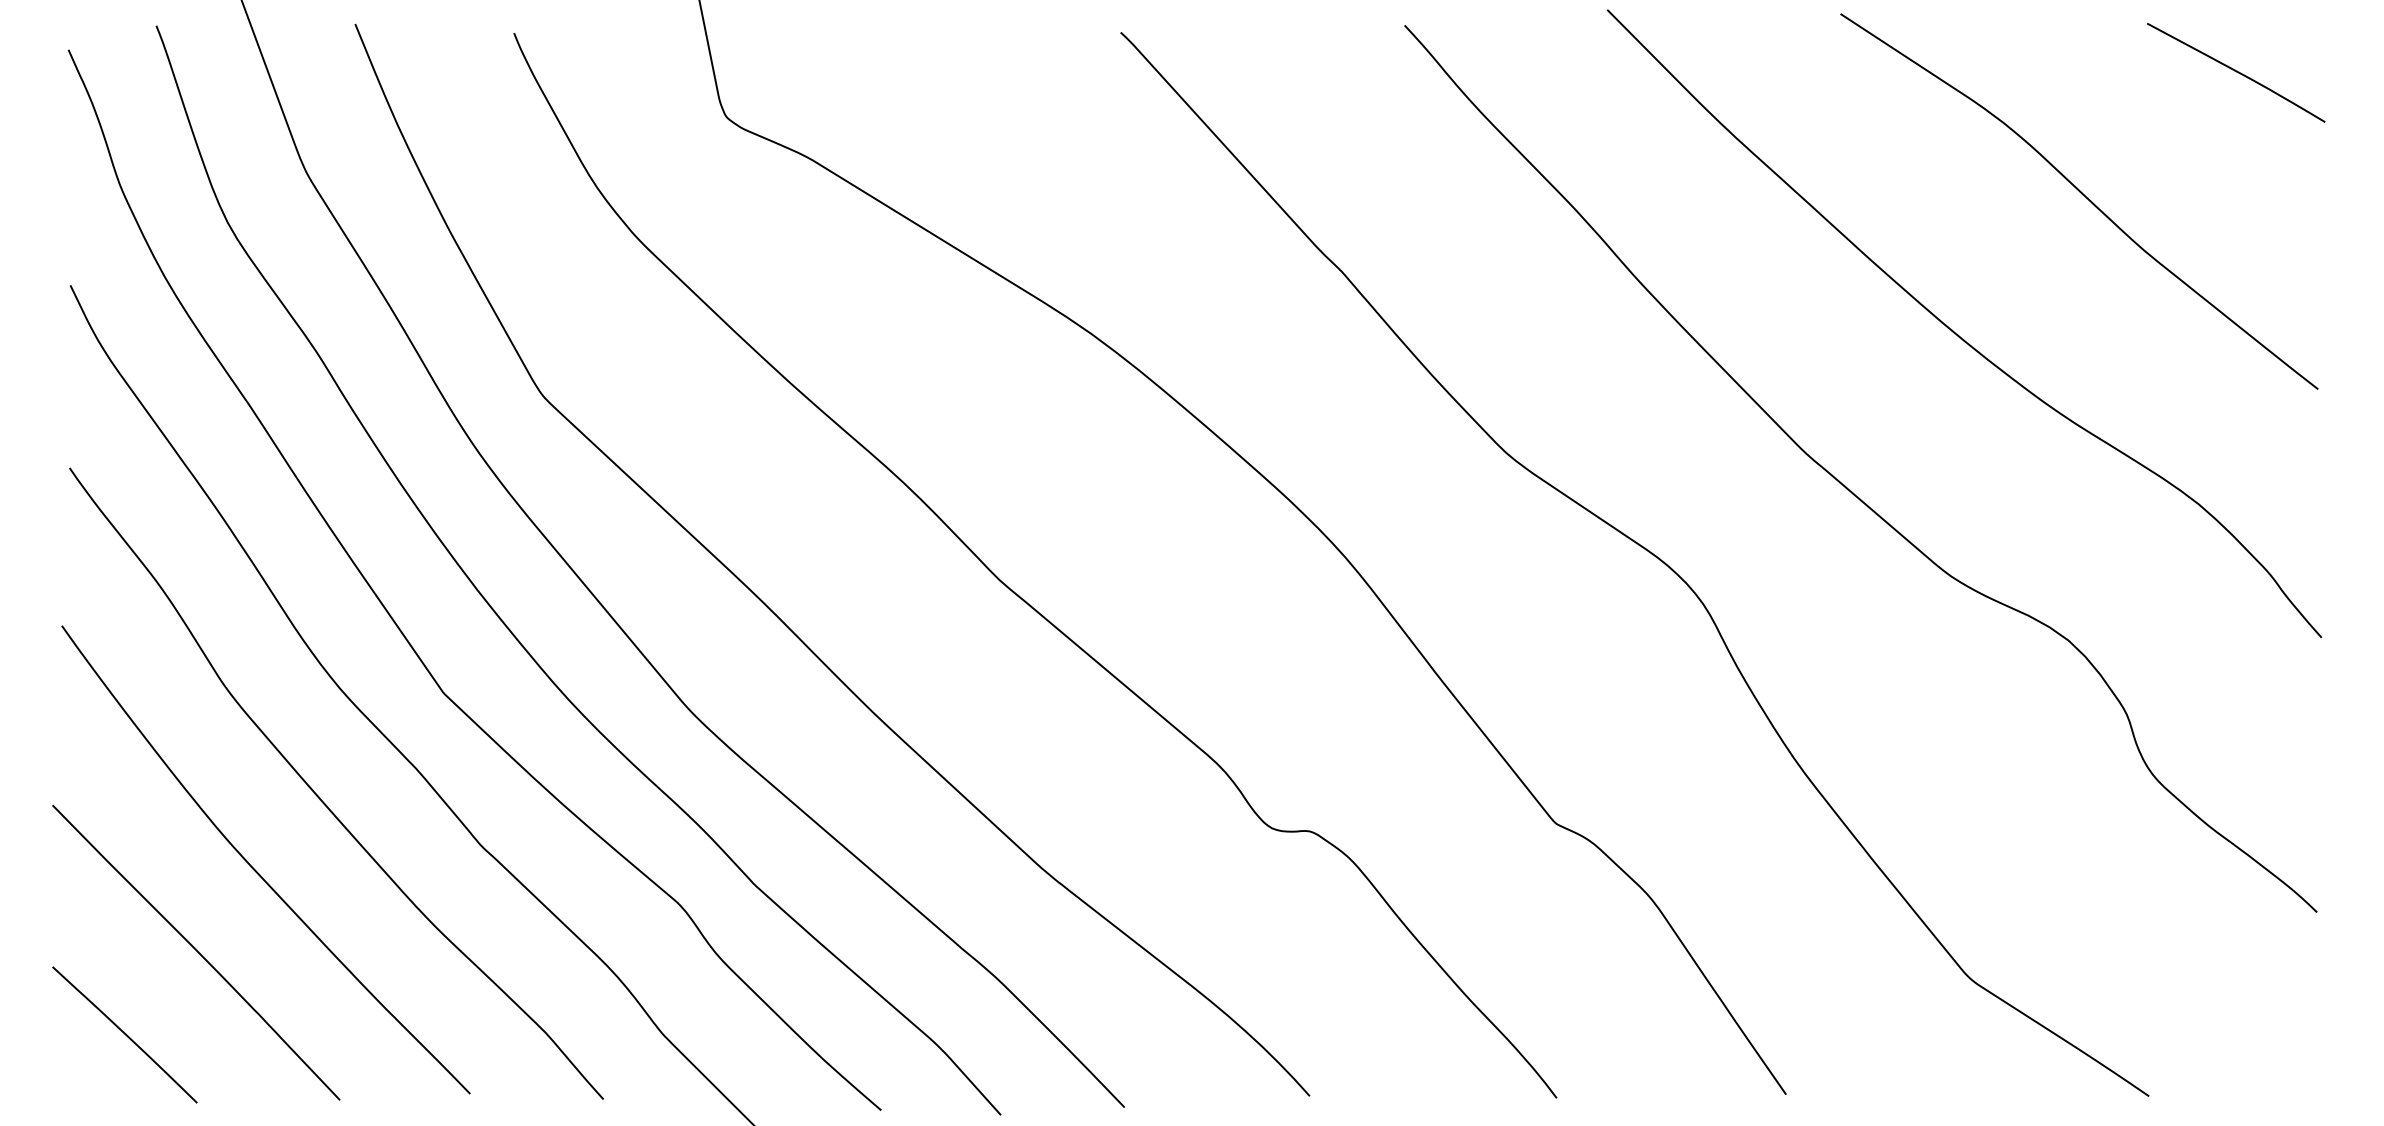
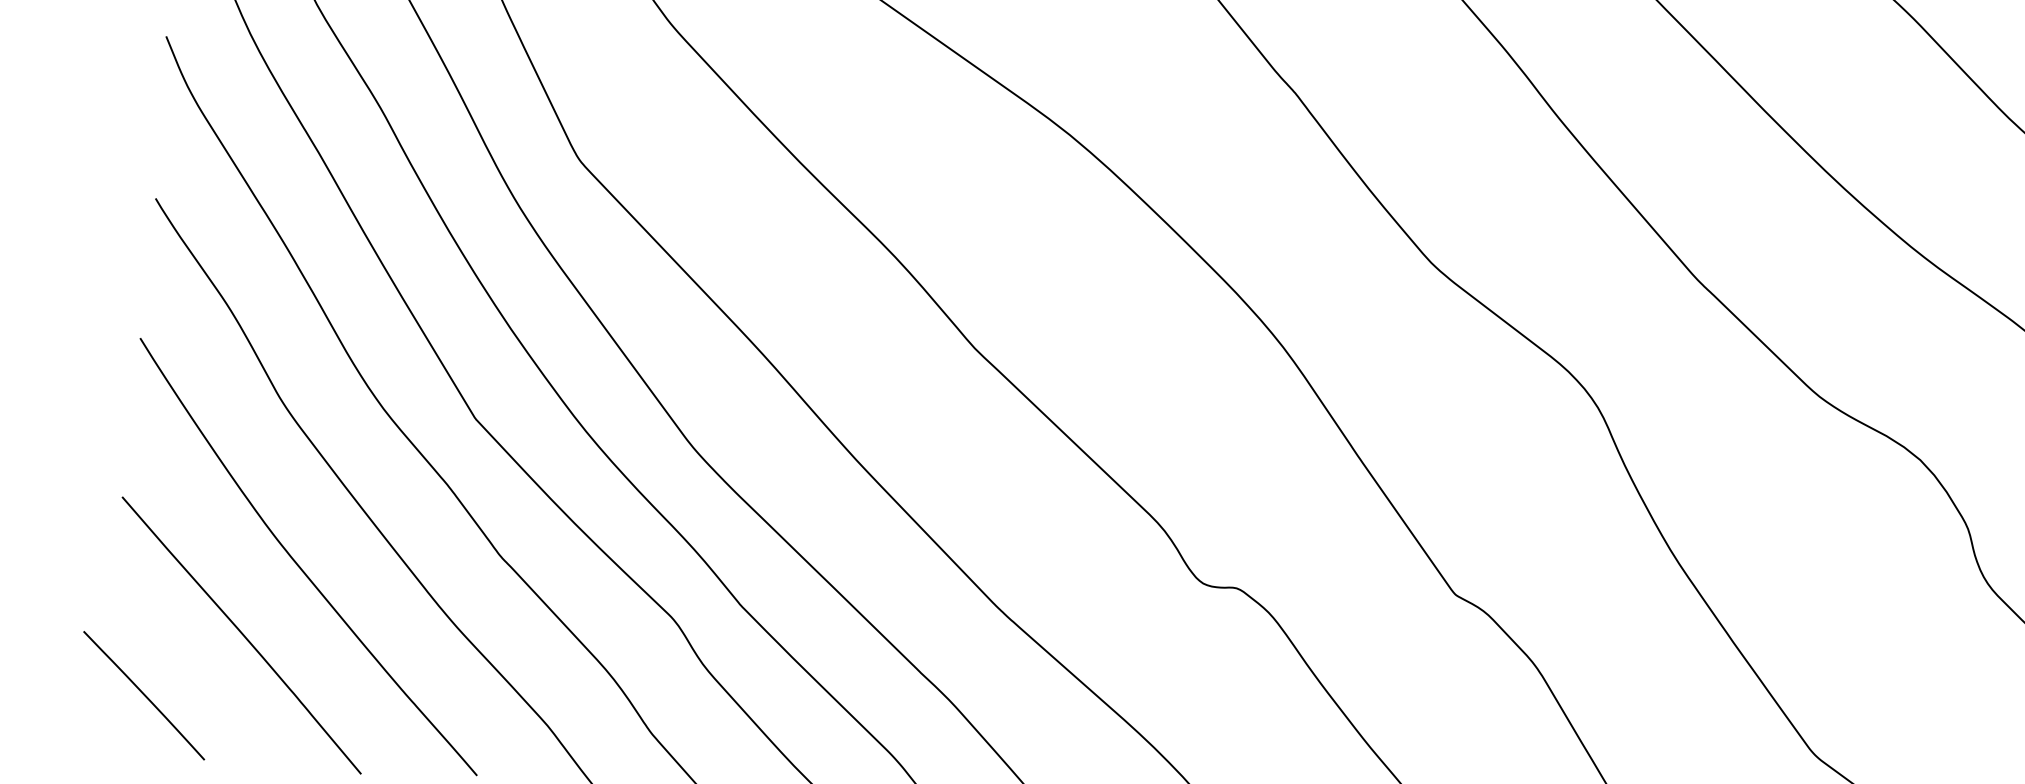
curve: (124, 1034) -> (143, 695), moved

